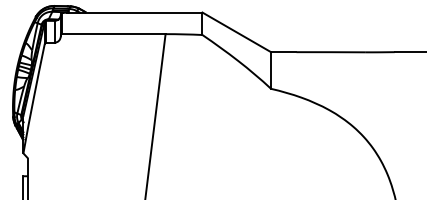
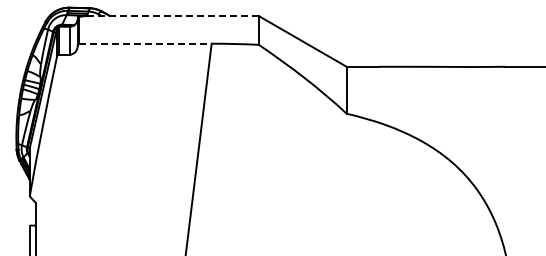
line: (134, 12) -> (172, 16), solid -> dashed
line: (113, 33) -> (145, 43), solid -> dashed

